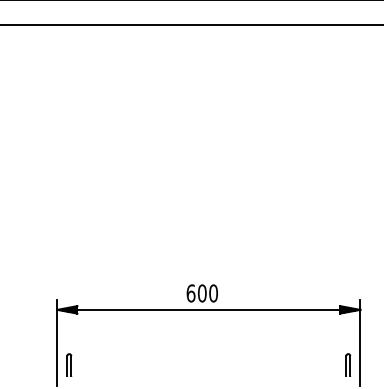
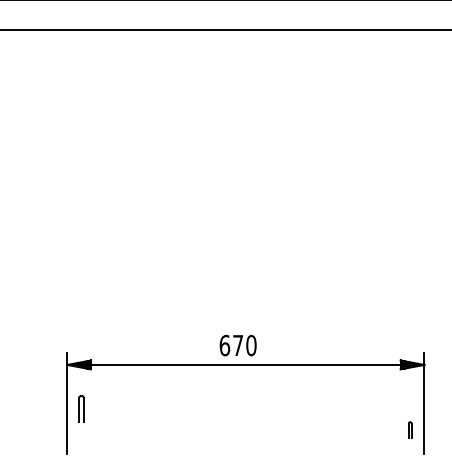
text: (201, 293) -> (237, 345), 600 -> 670
part: (69, 364) -> (81, 408), moved
part: (348, 364) -> (410, 429), size x0.6

